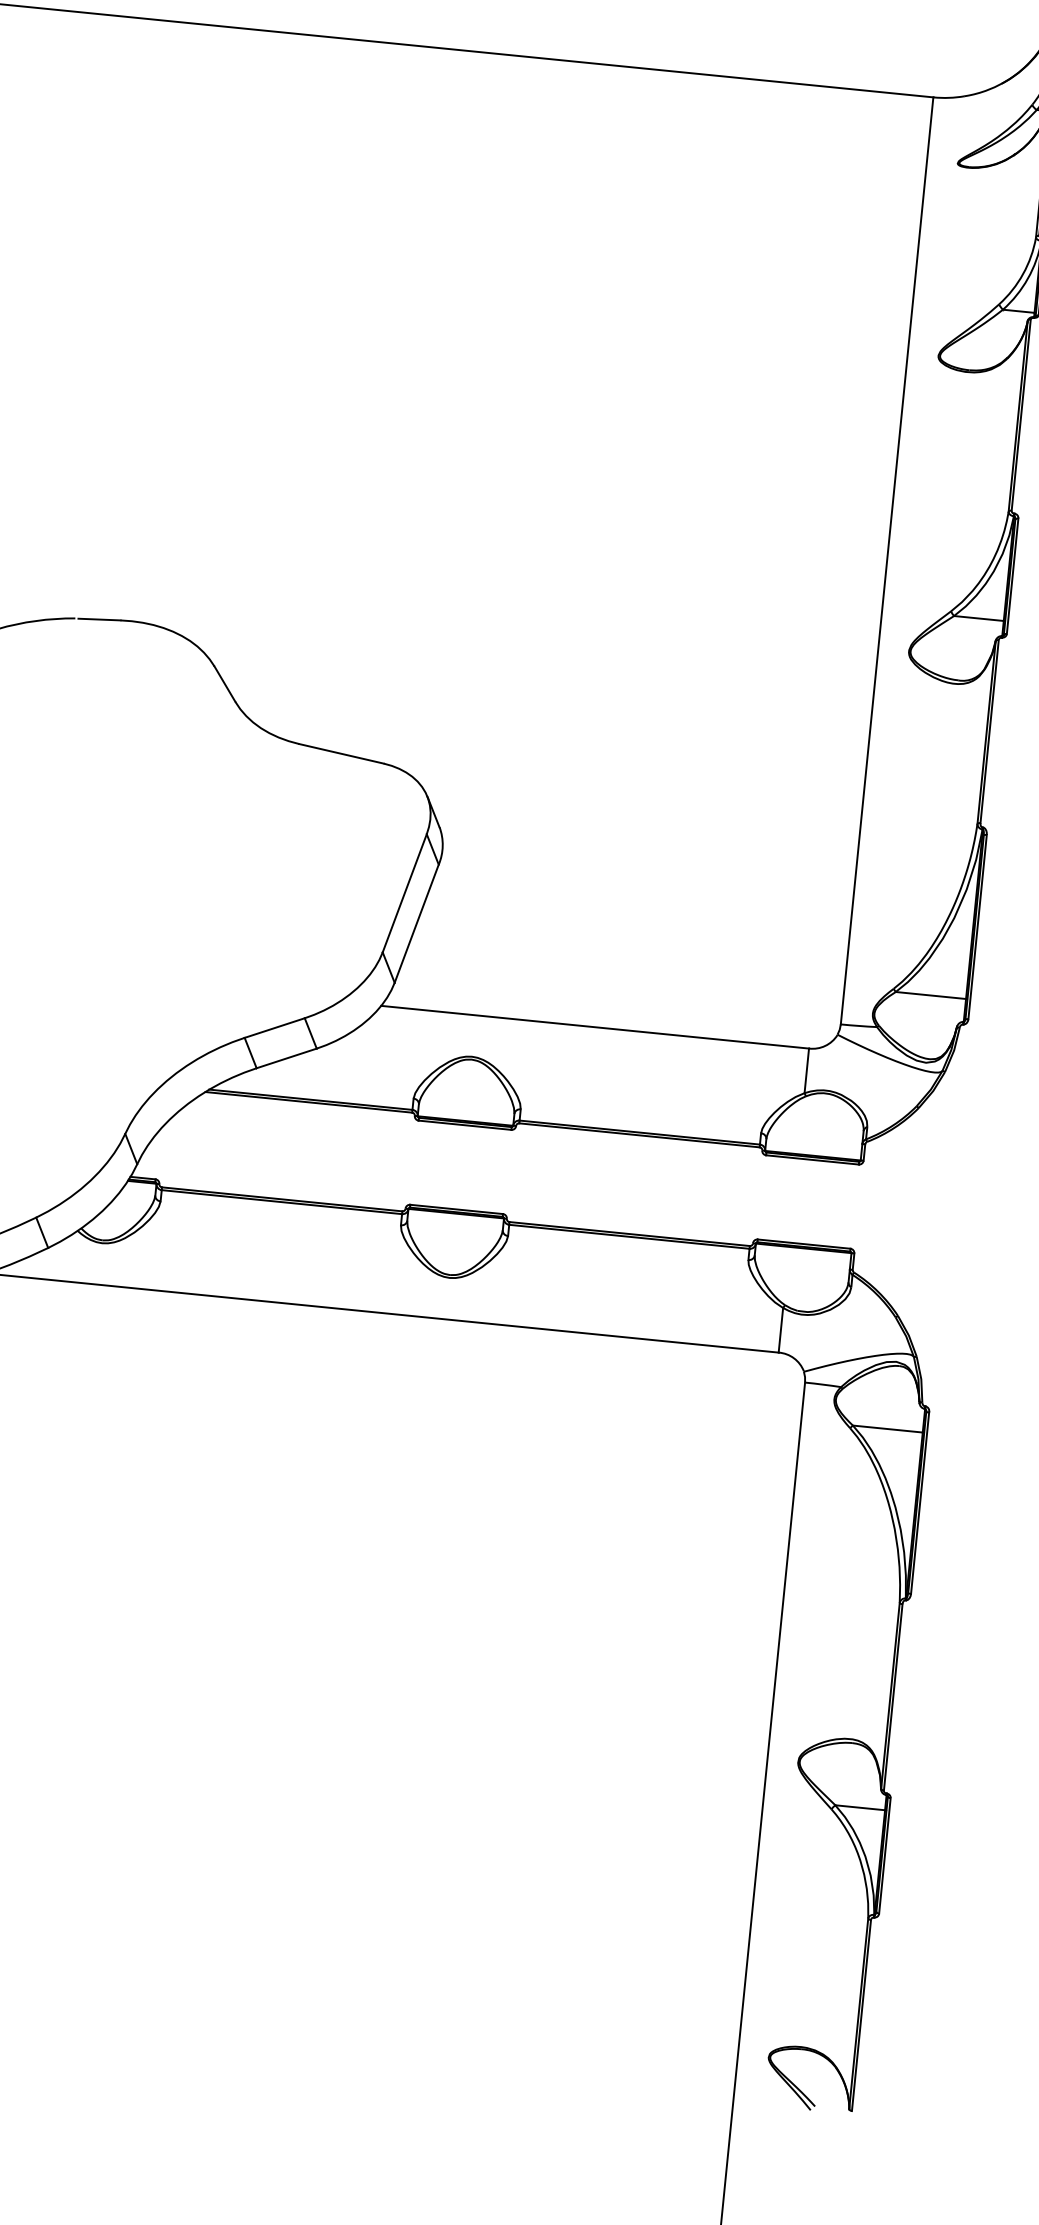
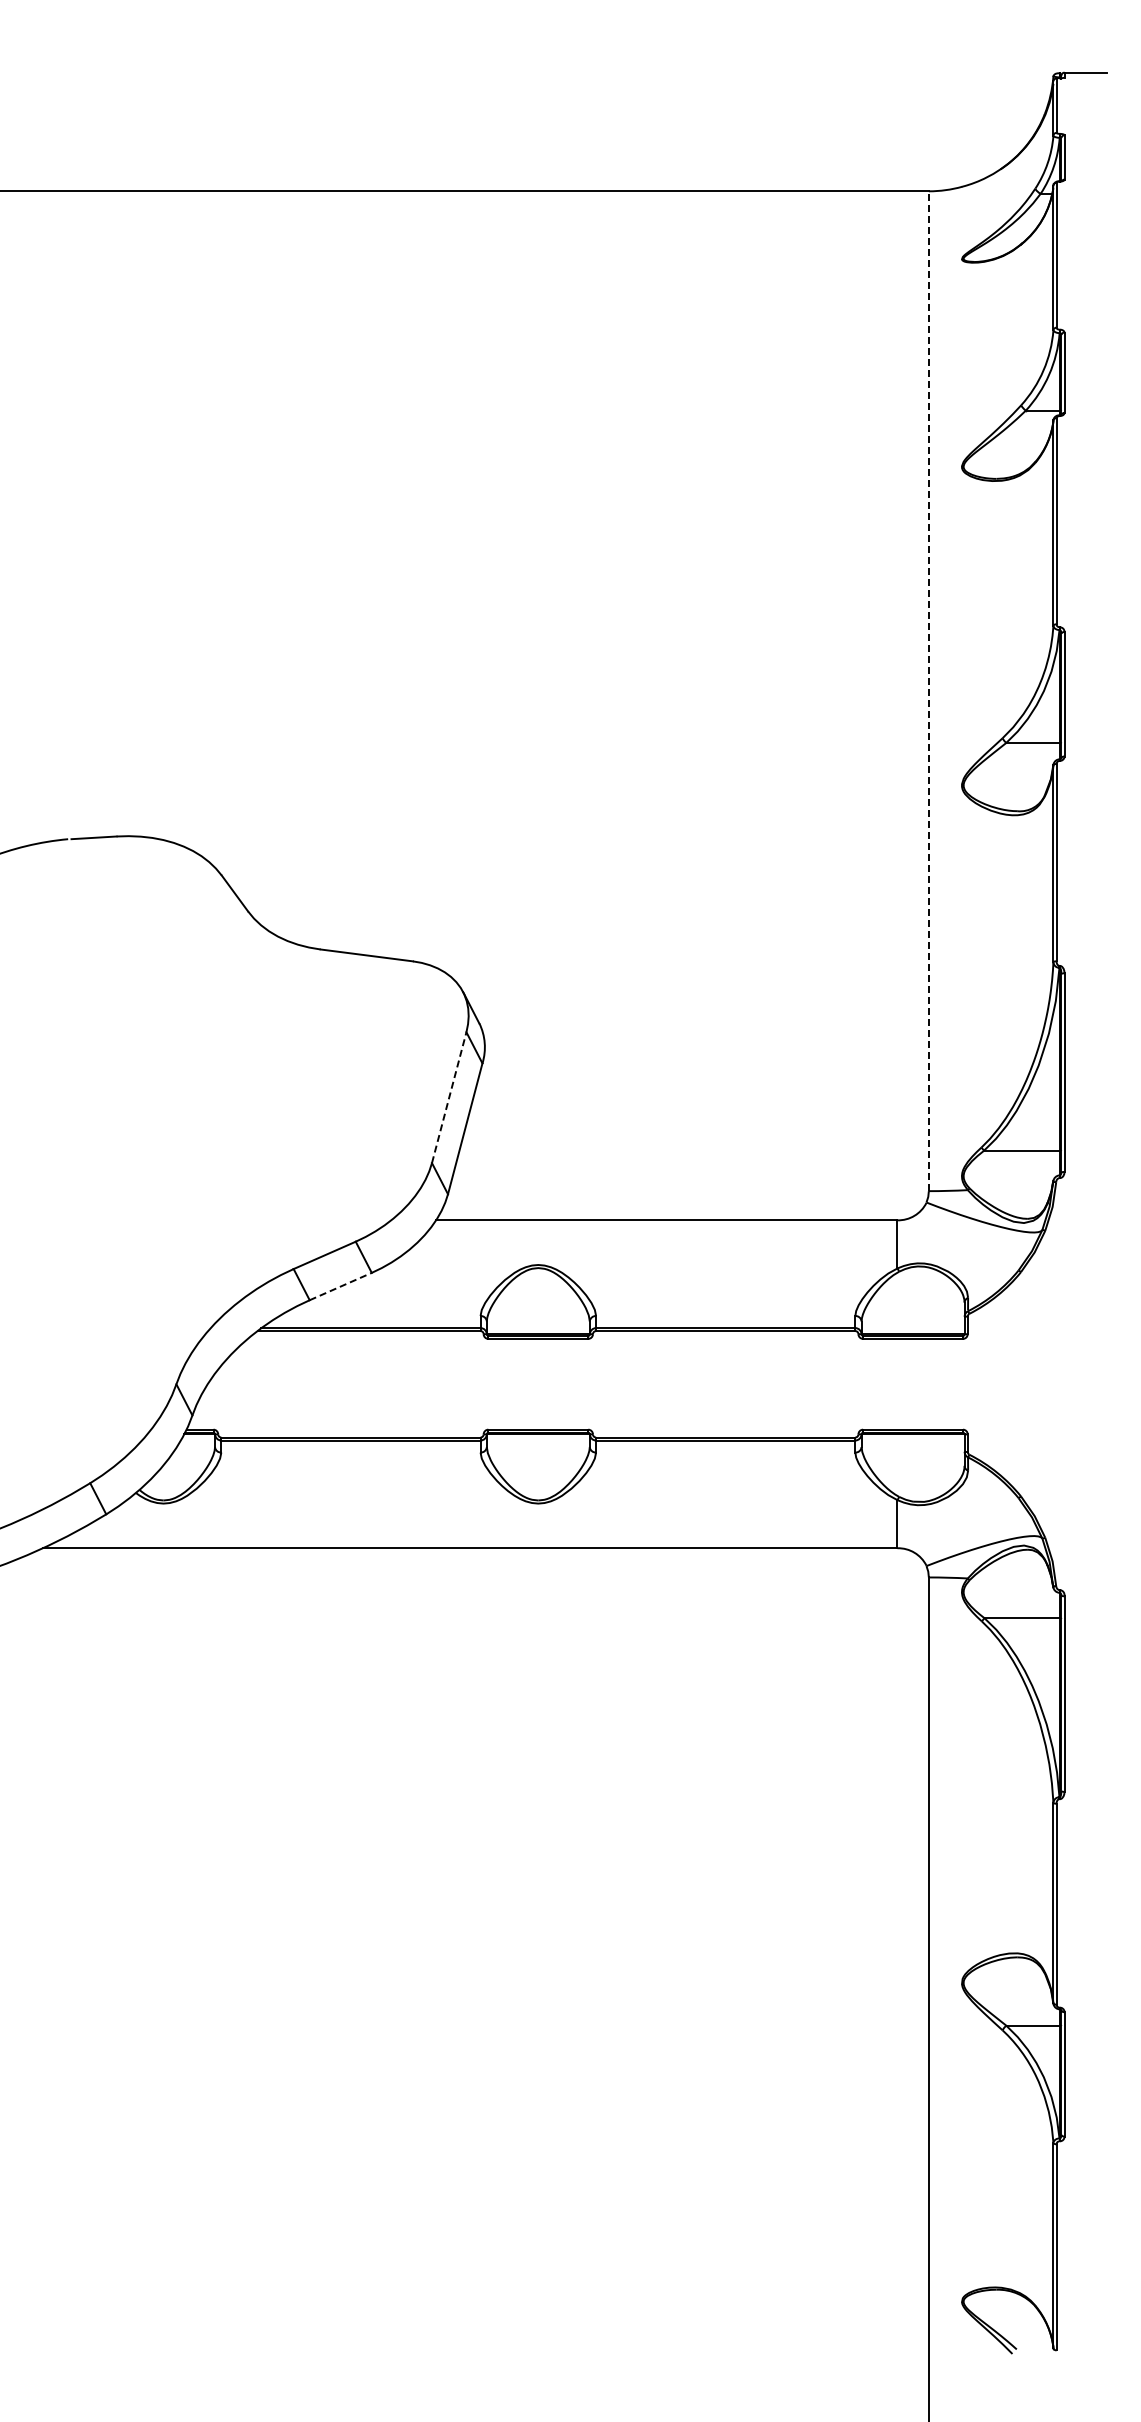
line: (886, 561) -> (928, 691), solid -> dashed
line: (405, 893) -> (449, 1097), solid -> dashed
line: (286, 1058) -> (340, 1286), solid -> dashed

